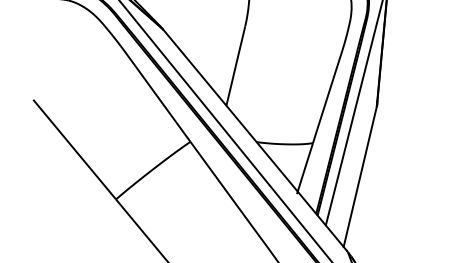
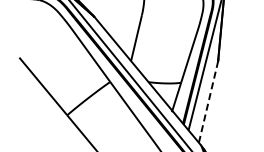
line: (360, 177) -> (208, 102), solid -> dashed

